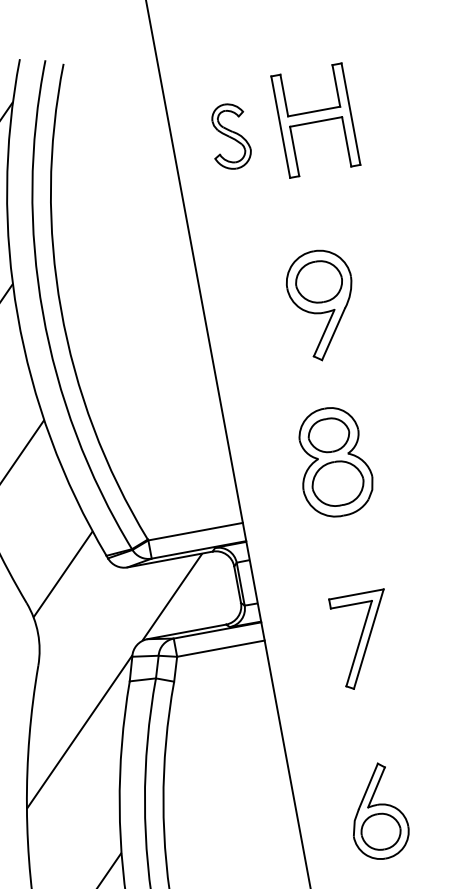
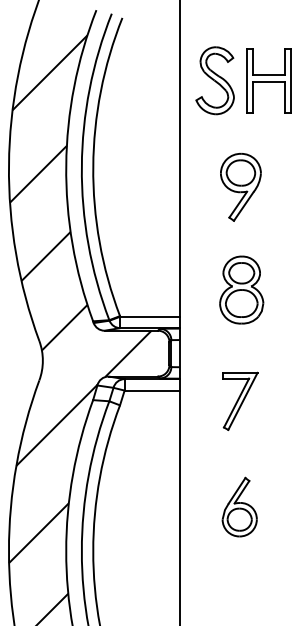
part: (228, 136) -> (214, 80), size x1.67
part: (322, 305) -> (240, 187), moved
part: (376, 810) -> (239, 506), moved

